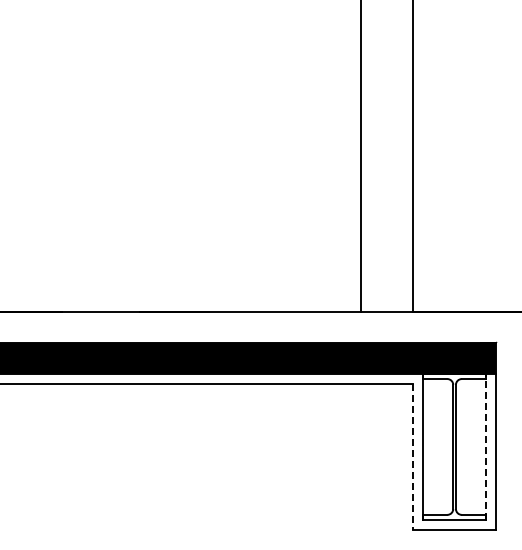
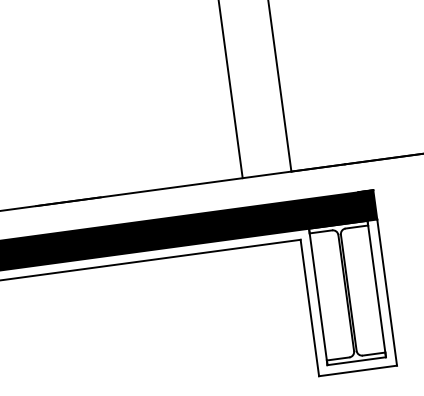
line: (485, 446) -> (376, 288), dashed -> solid
line: (412, 457) -> (309, 308), dashed -> solid

